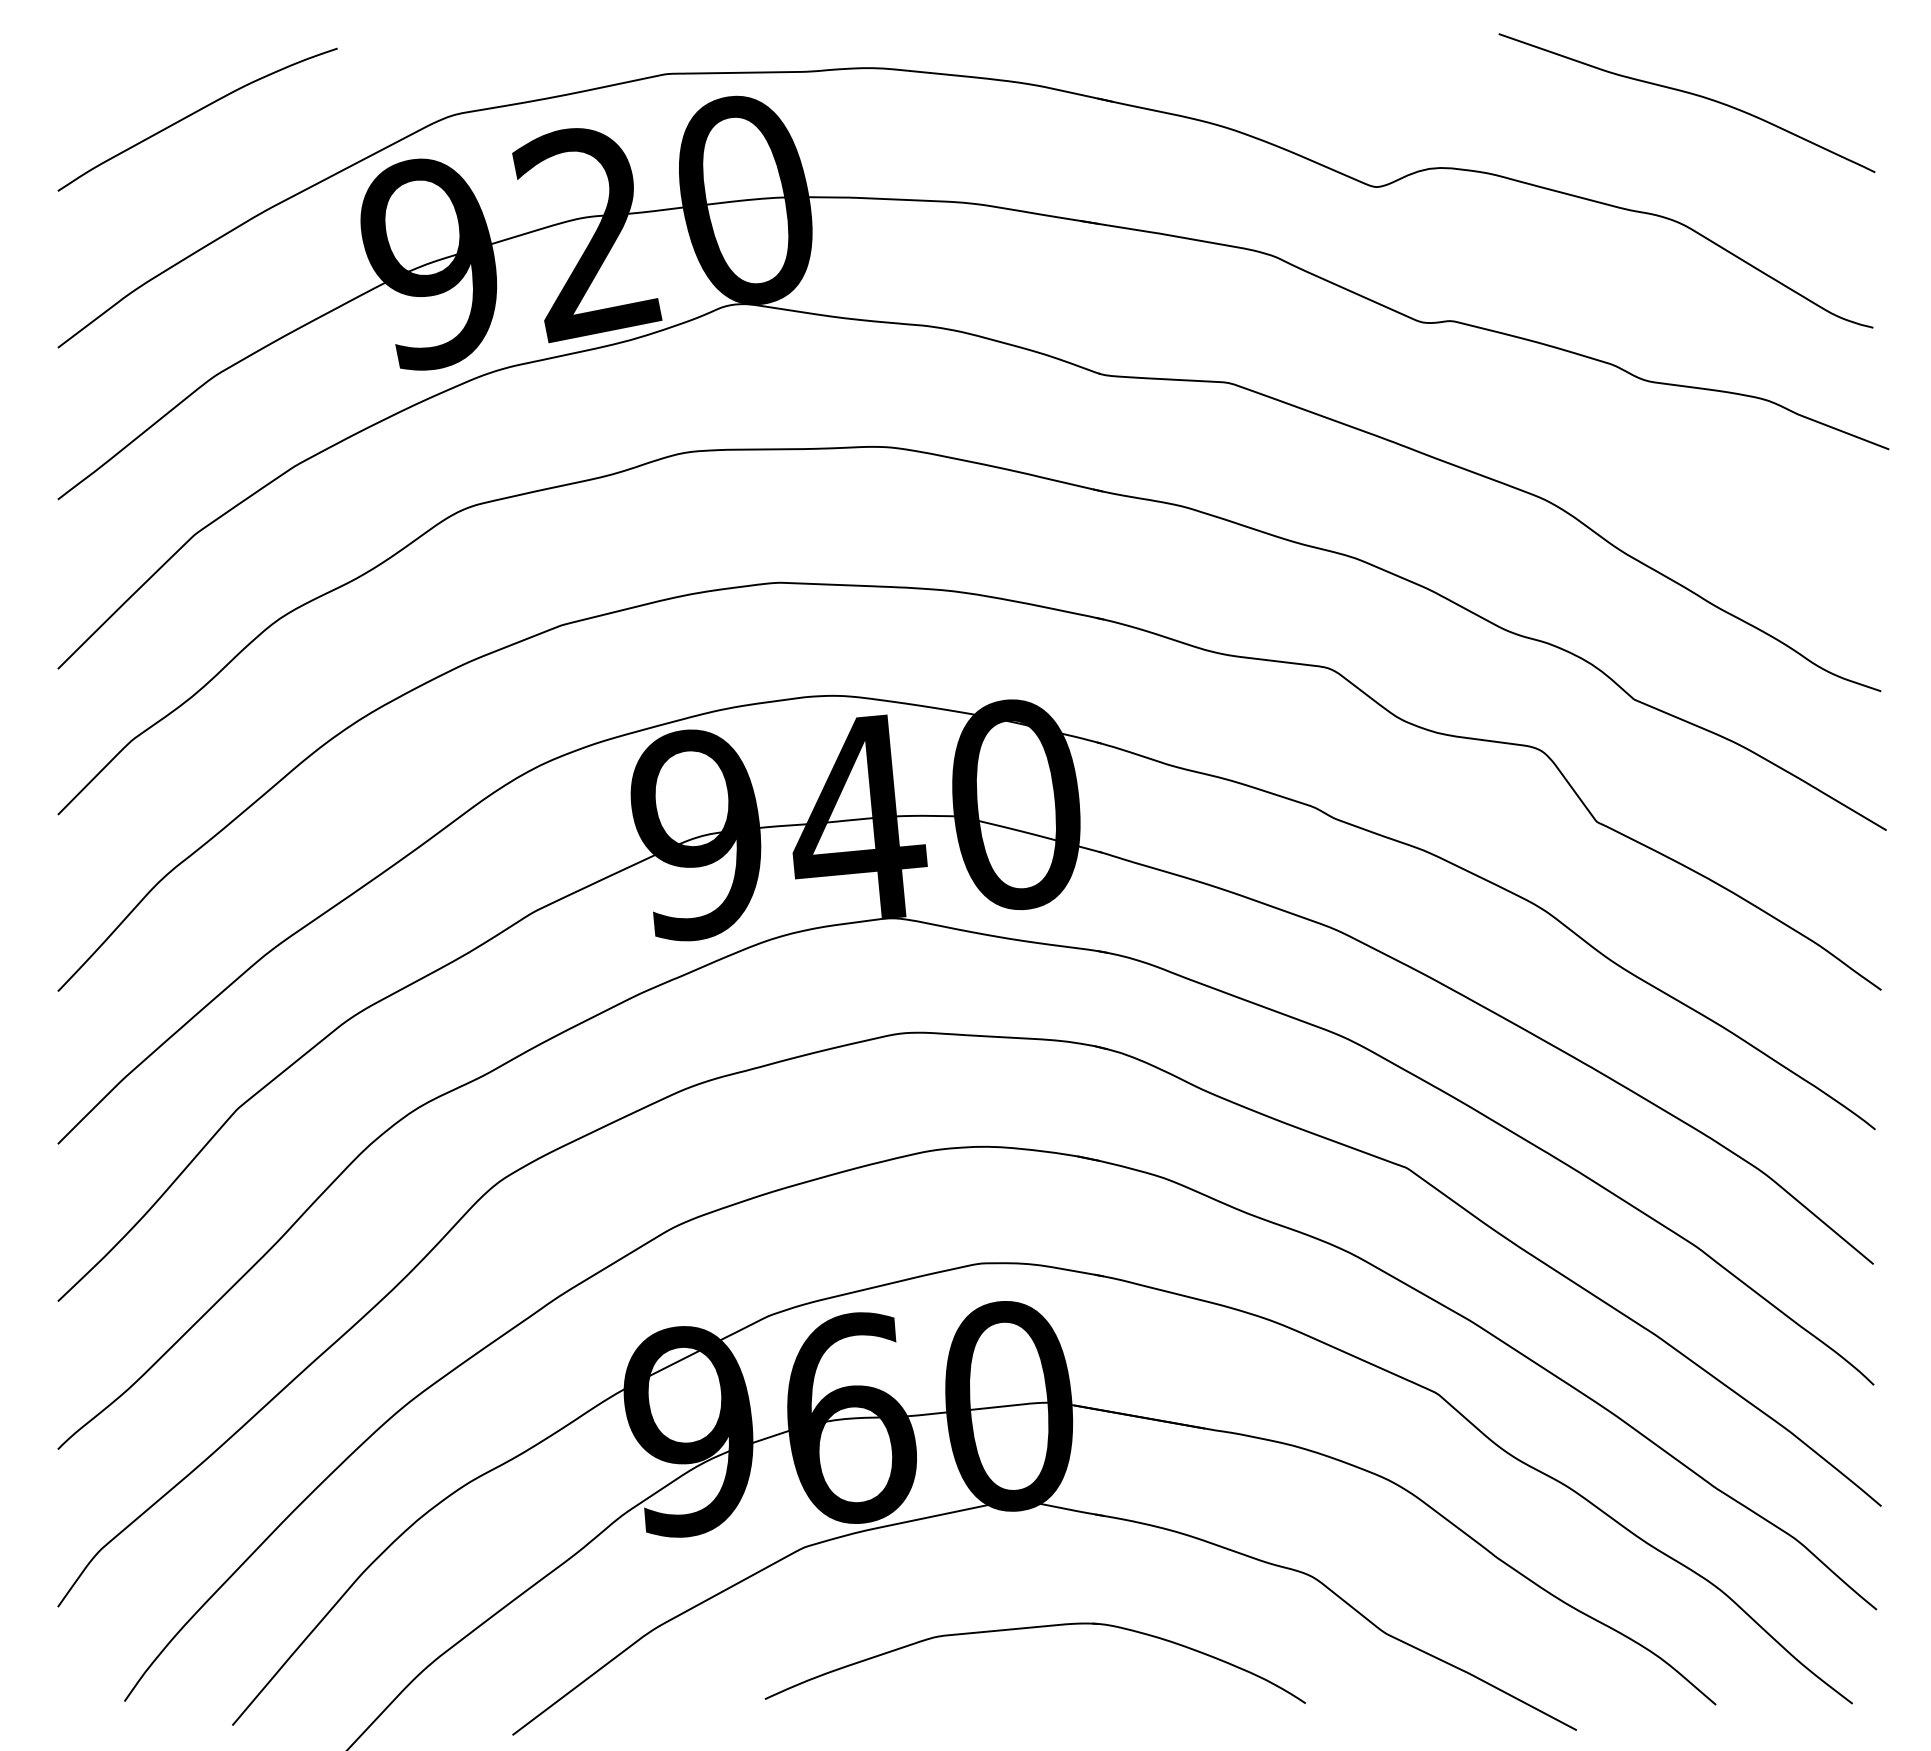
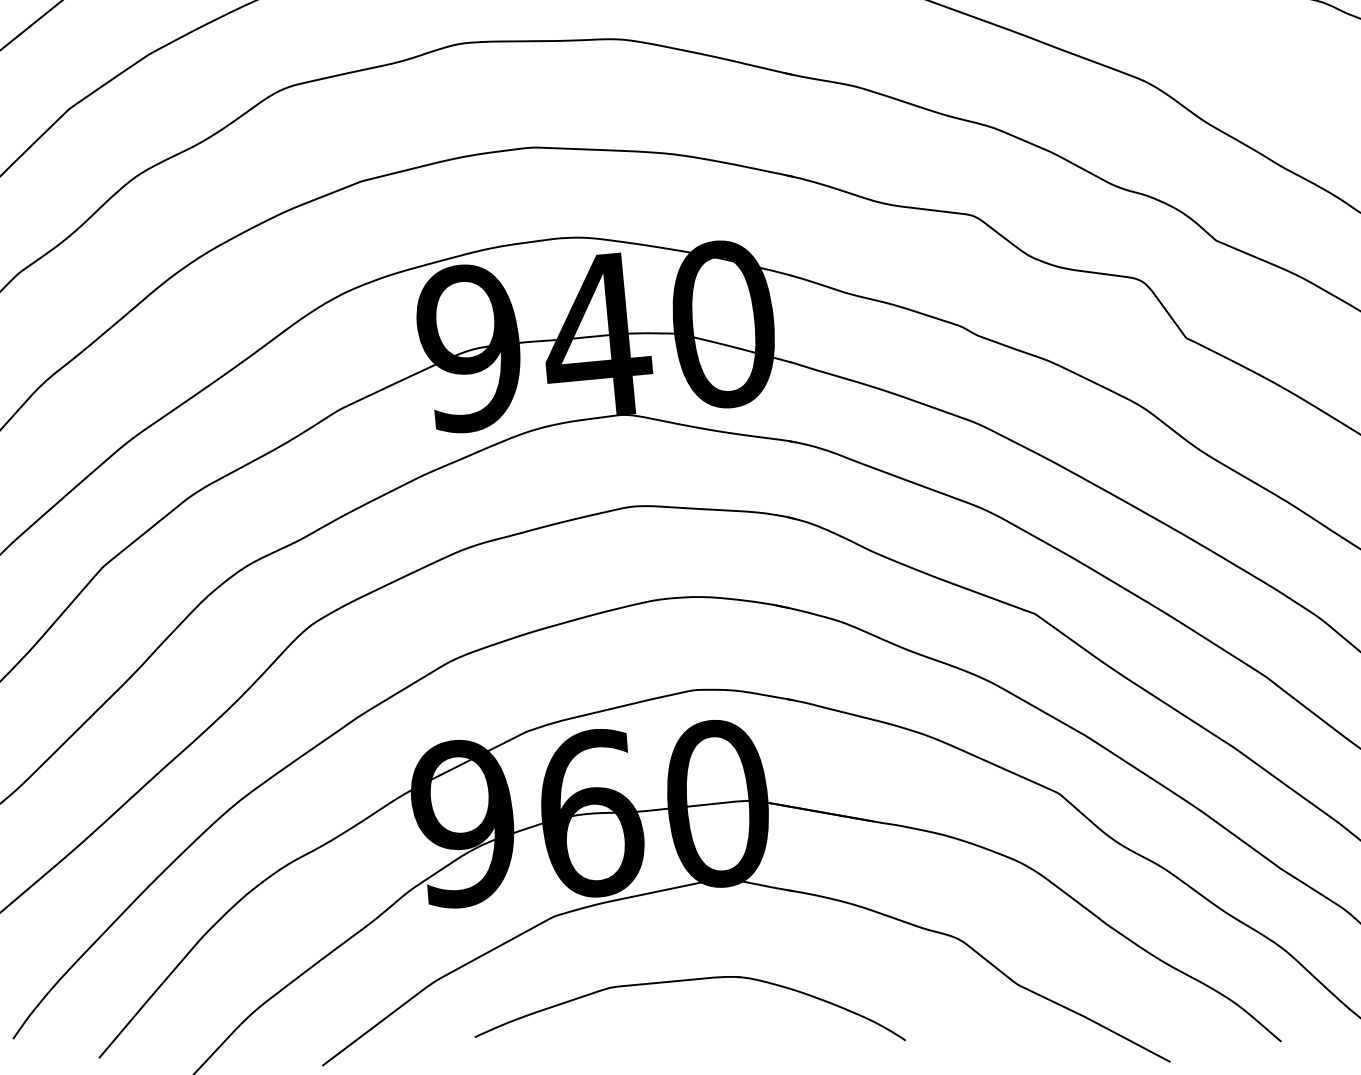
part: (1034, 1628) -> (689, 980), moved

